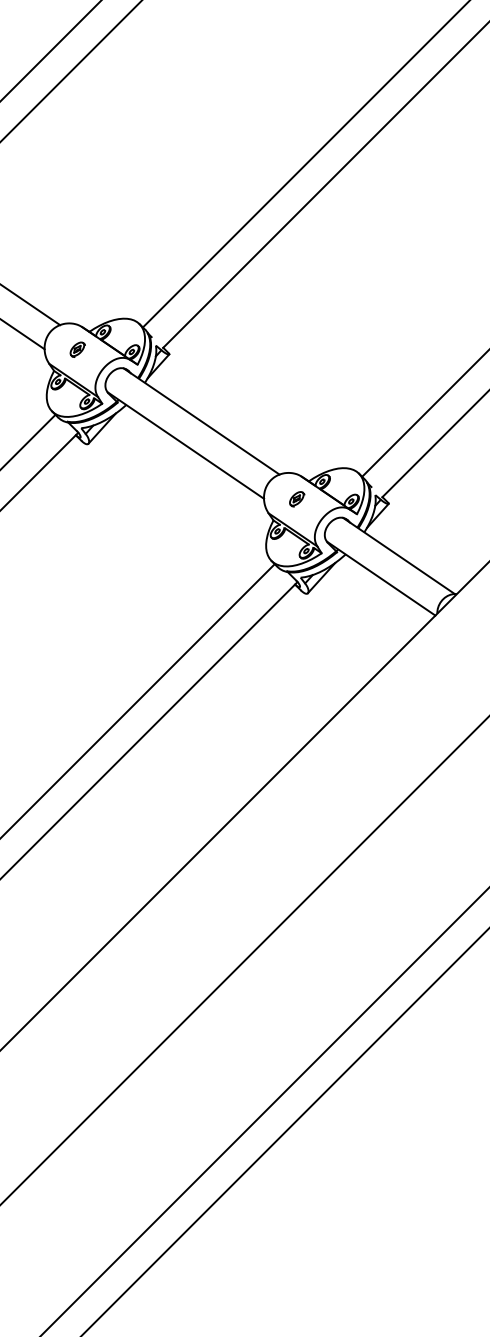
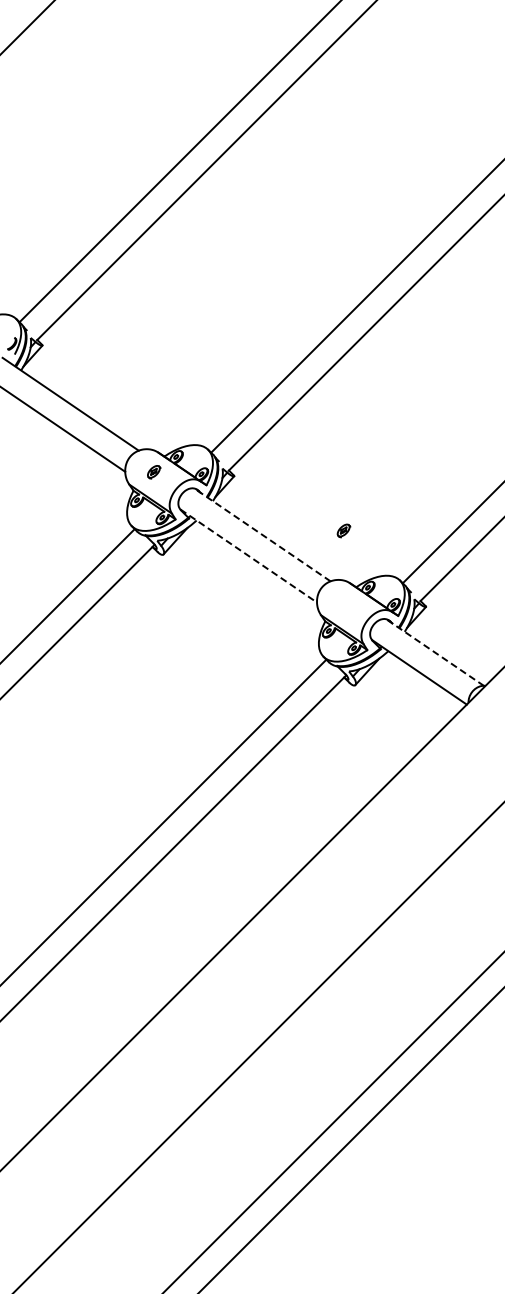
line: (201, 420) -> (262, 534), solid -> dashed
line: (185, 446) -> (248, 556), solid -> dashed
part: (296, 498) -> (343, 530), moved
line: (398, 555) -> (434, 652), solid -> dashed

